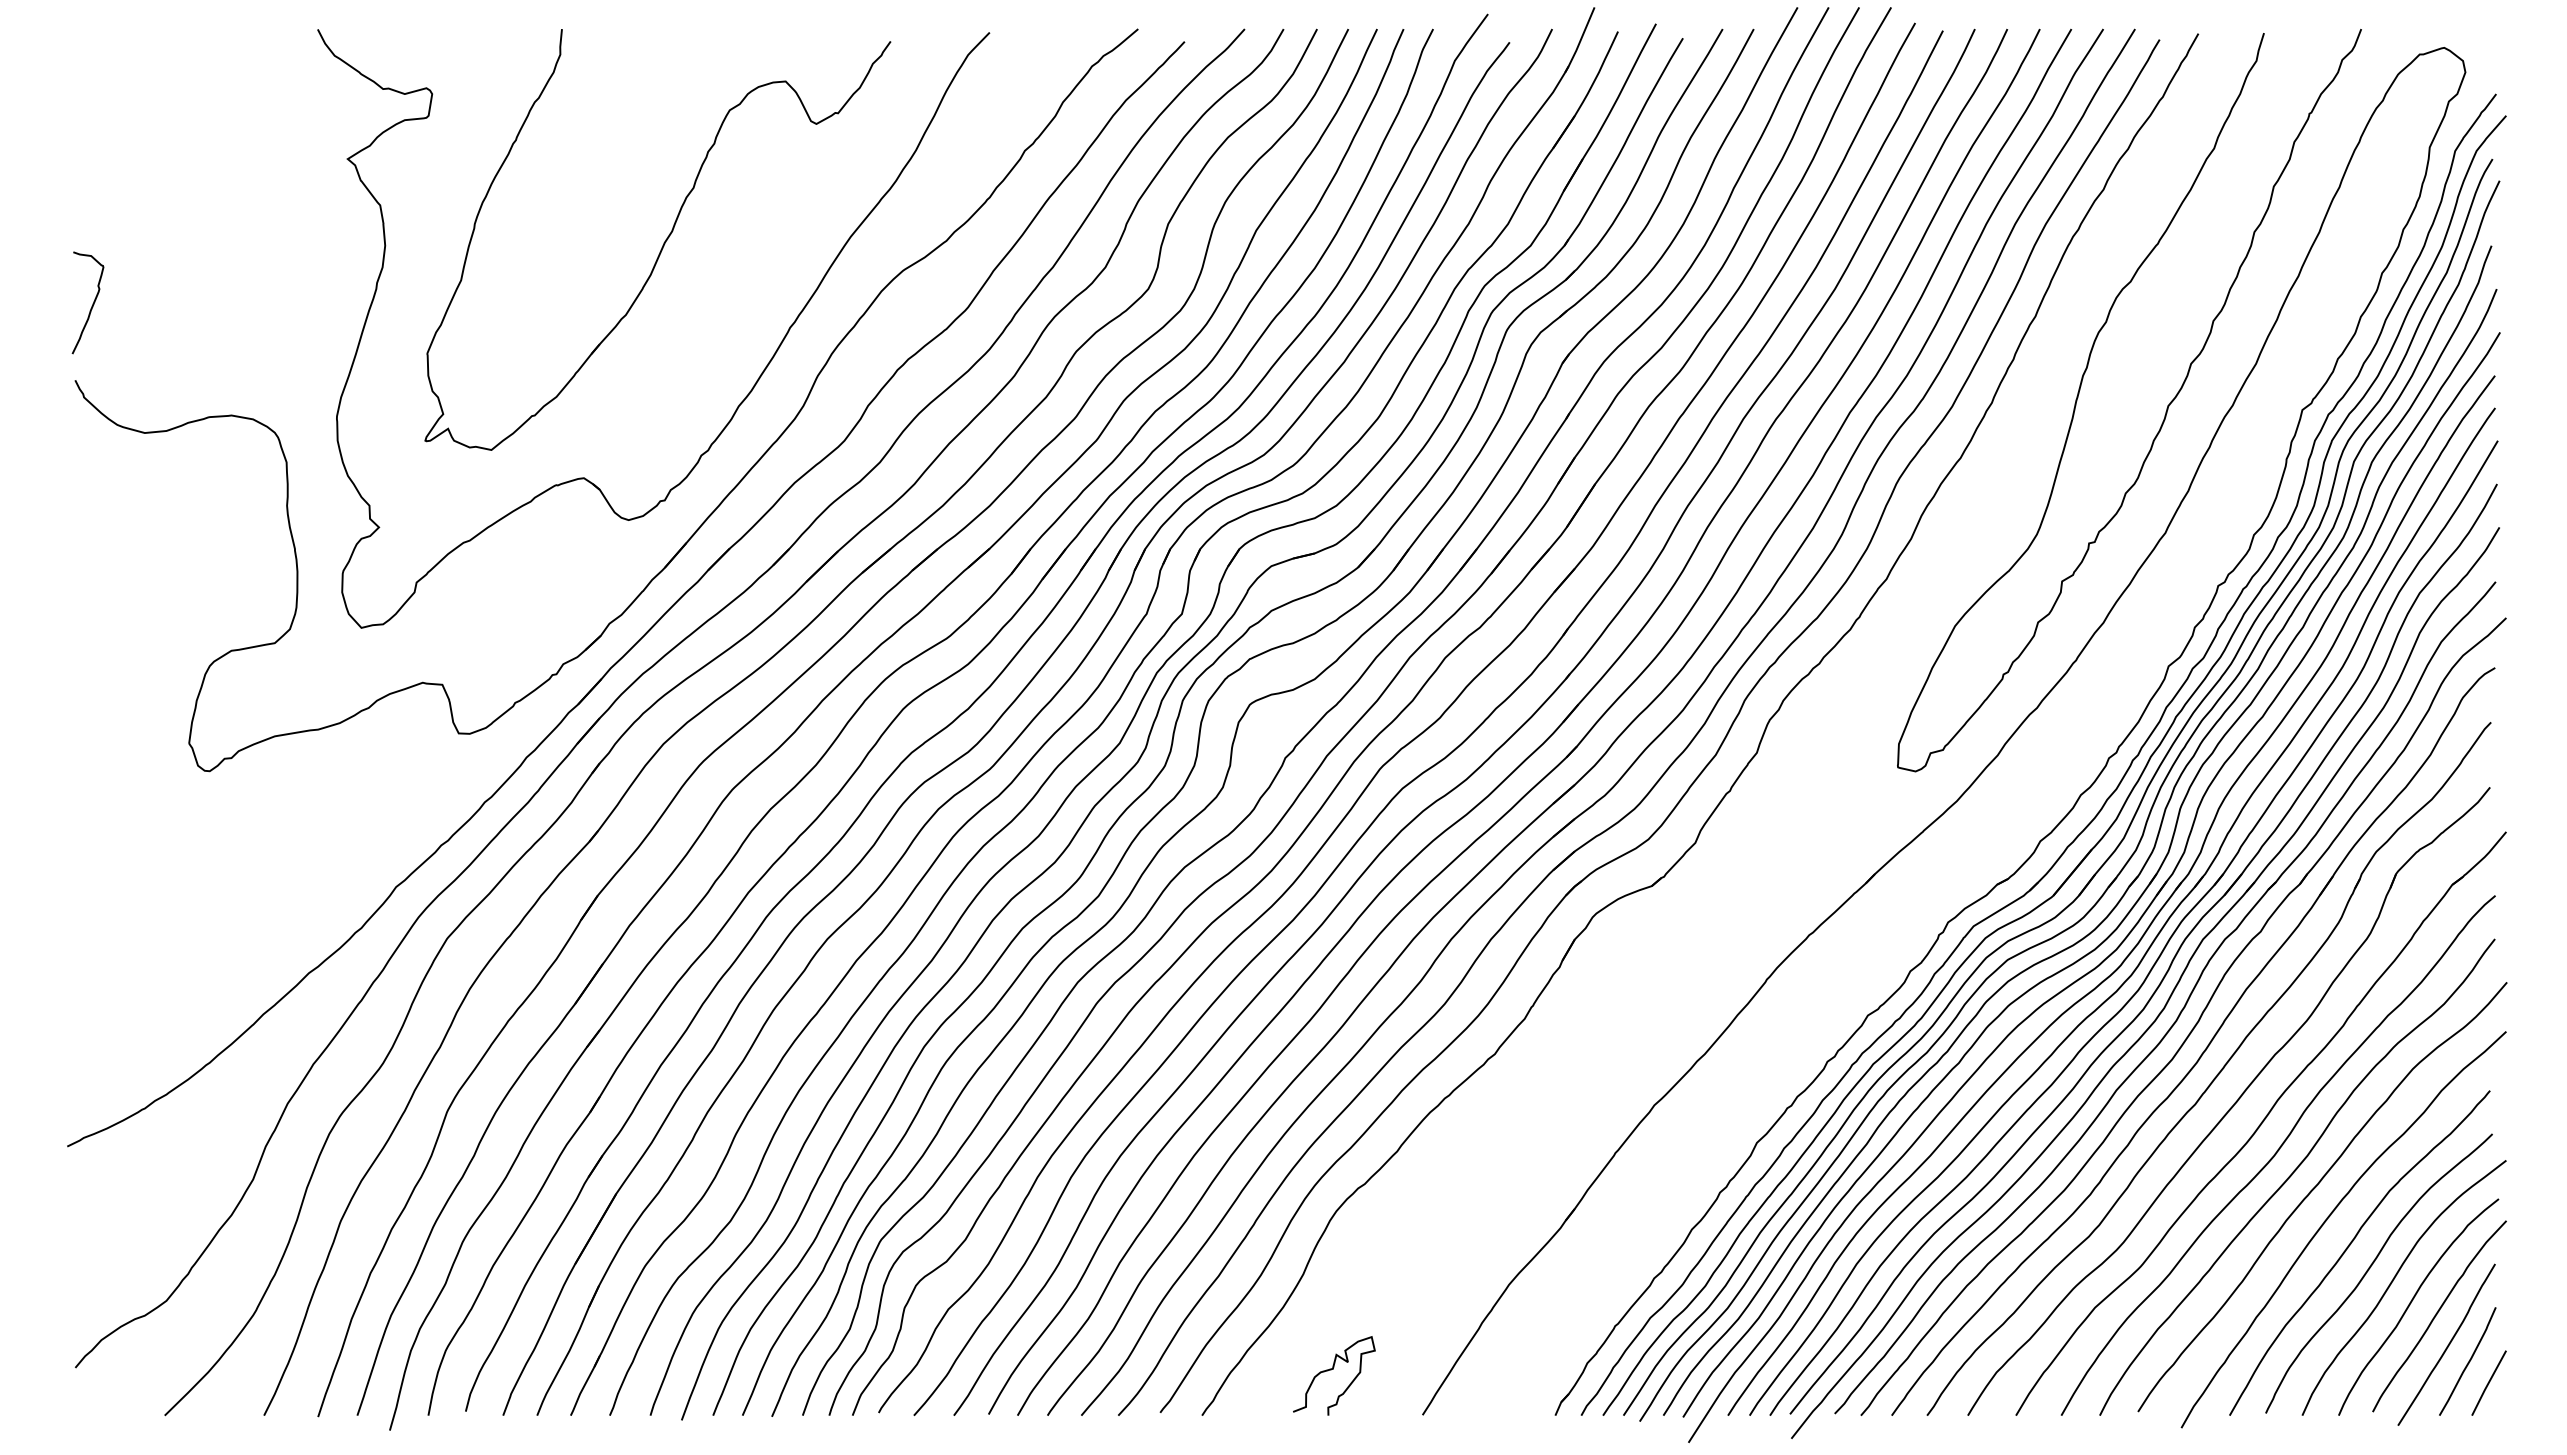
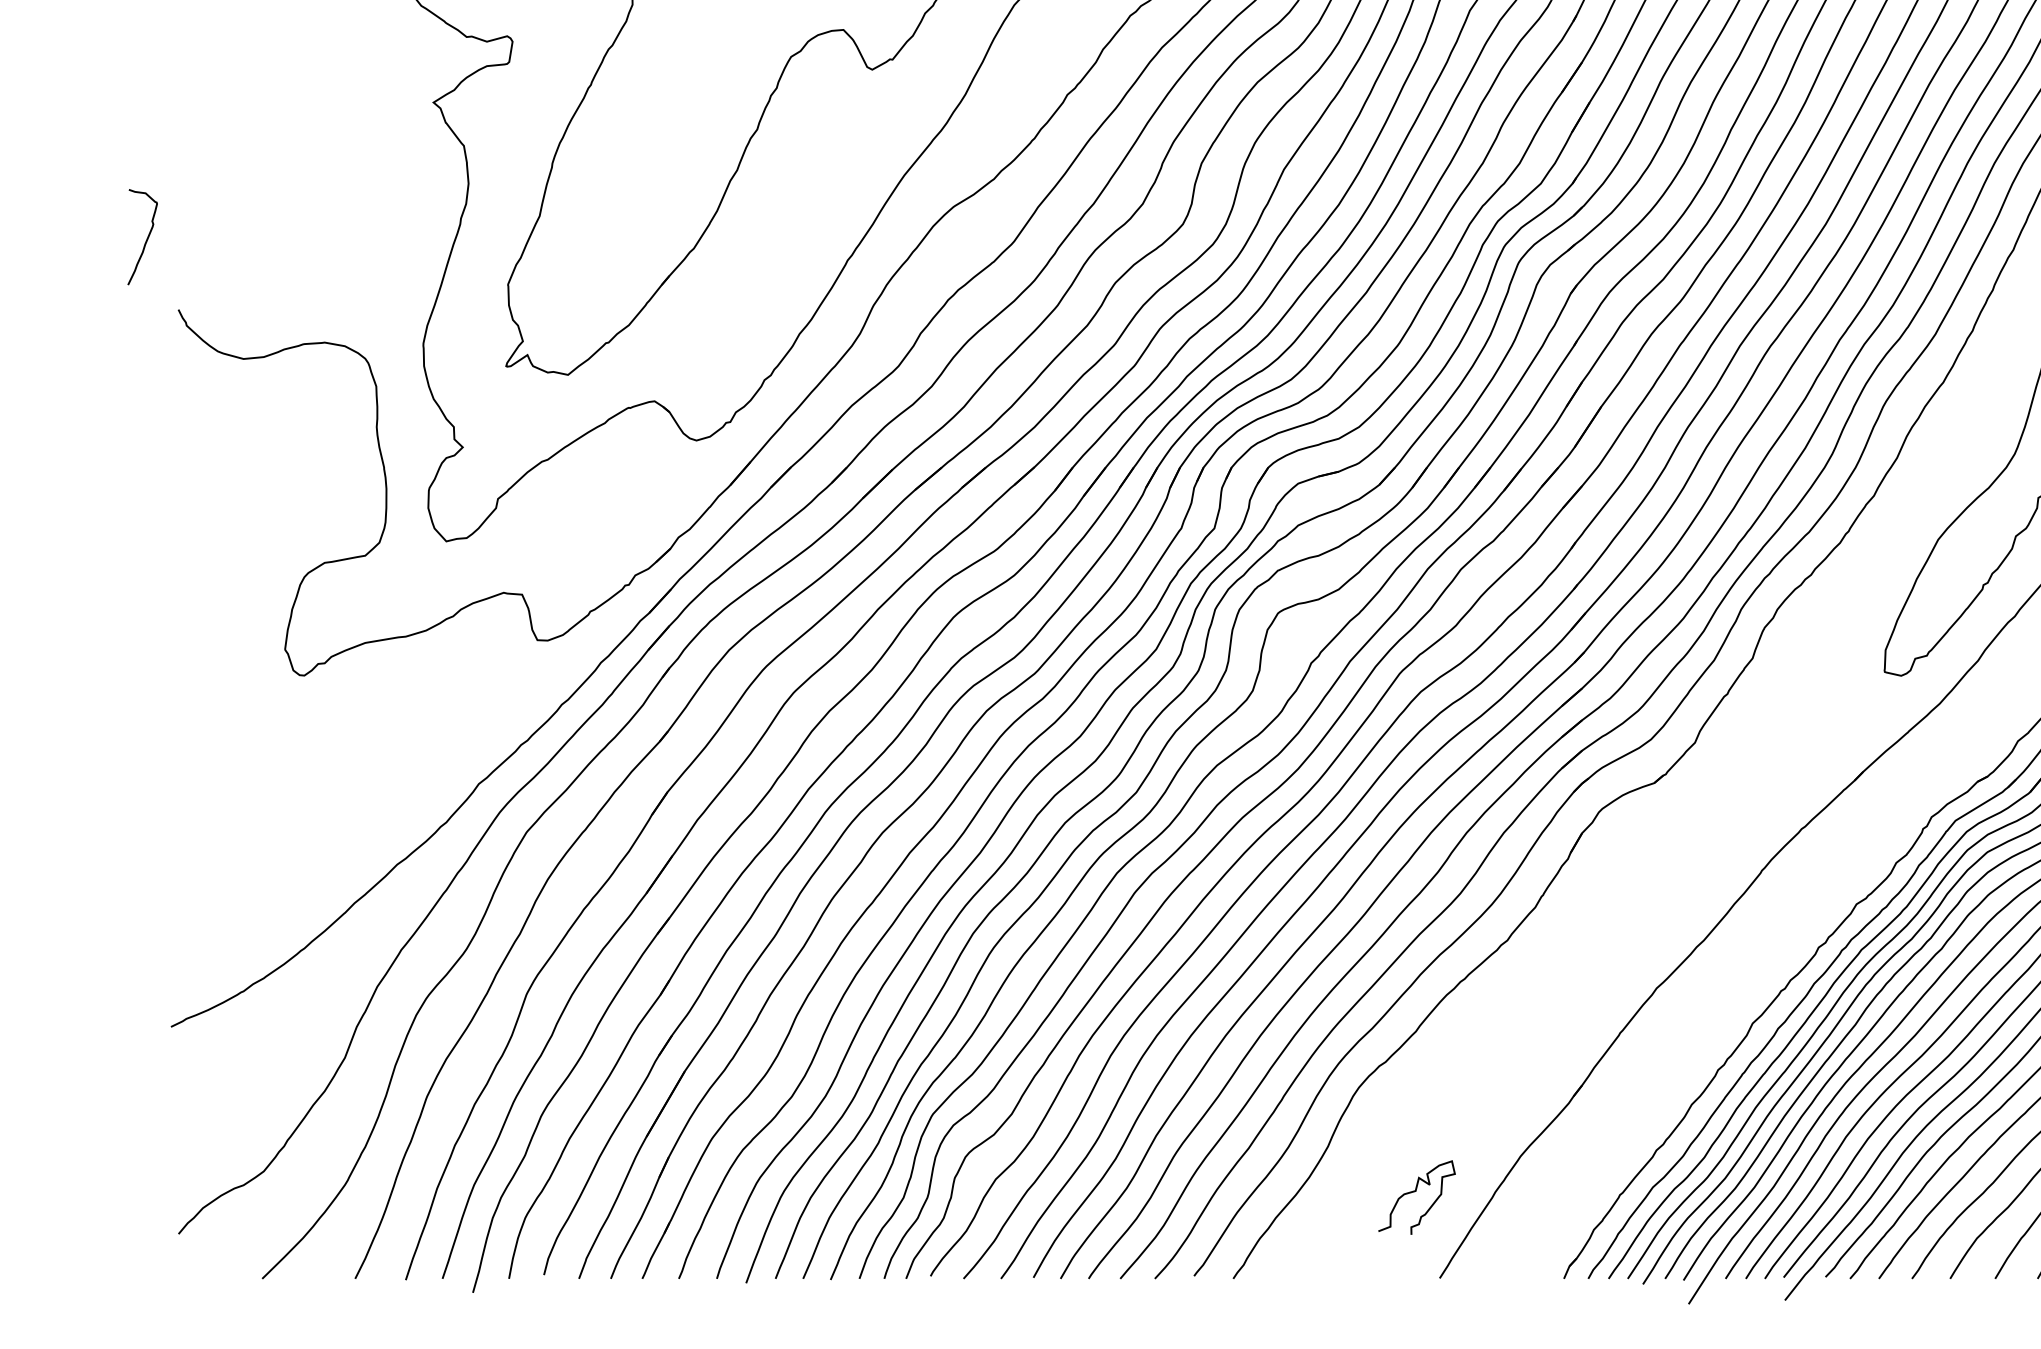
curve: (92, 303) -> (146, 237), moved
curve: (1331, 1370) -> (1414, 1192), moved

